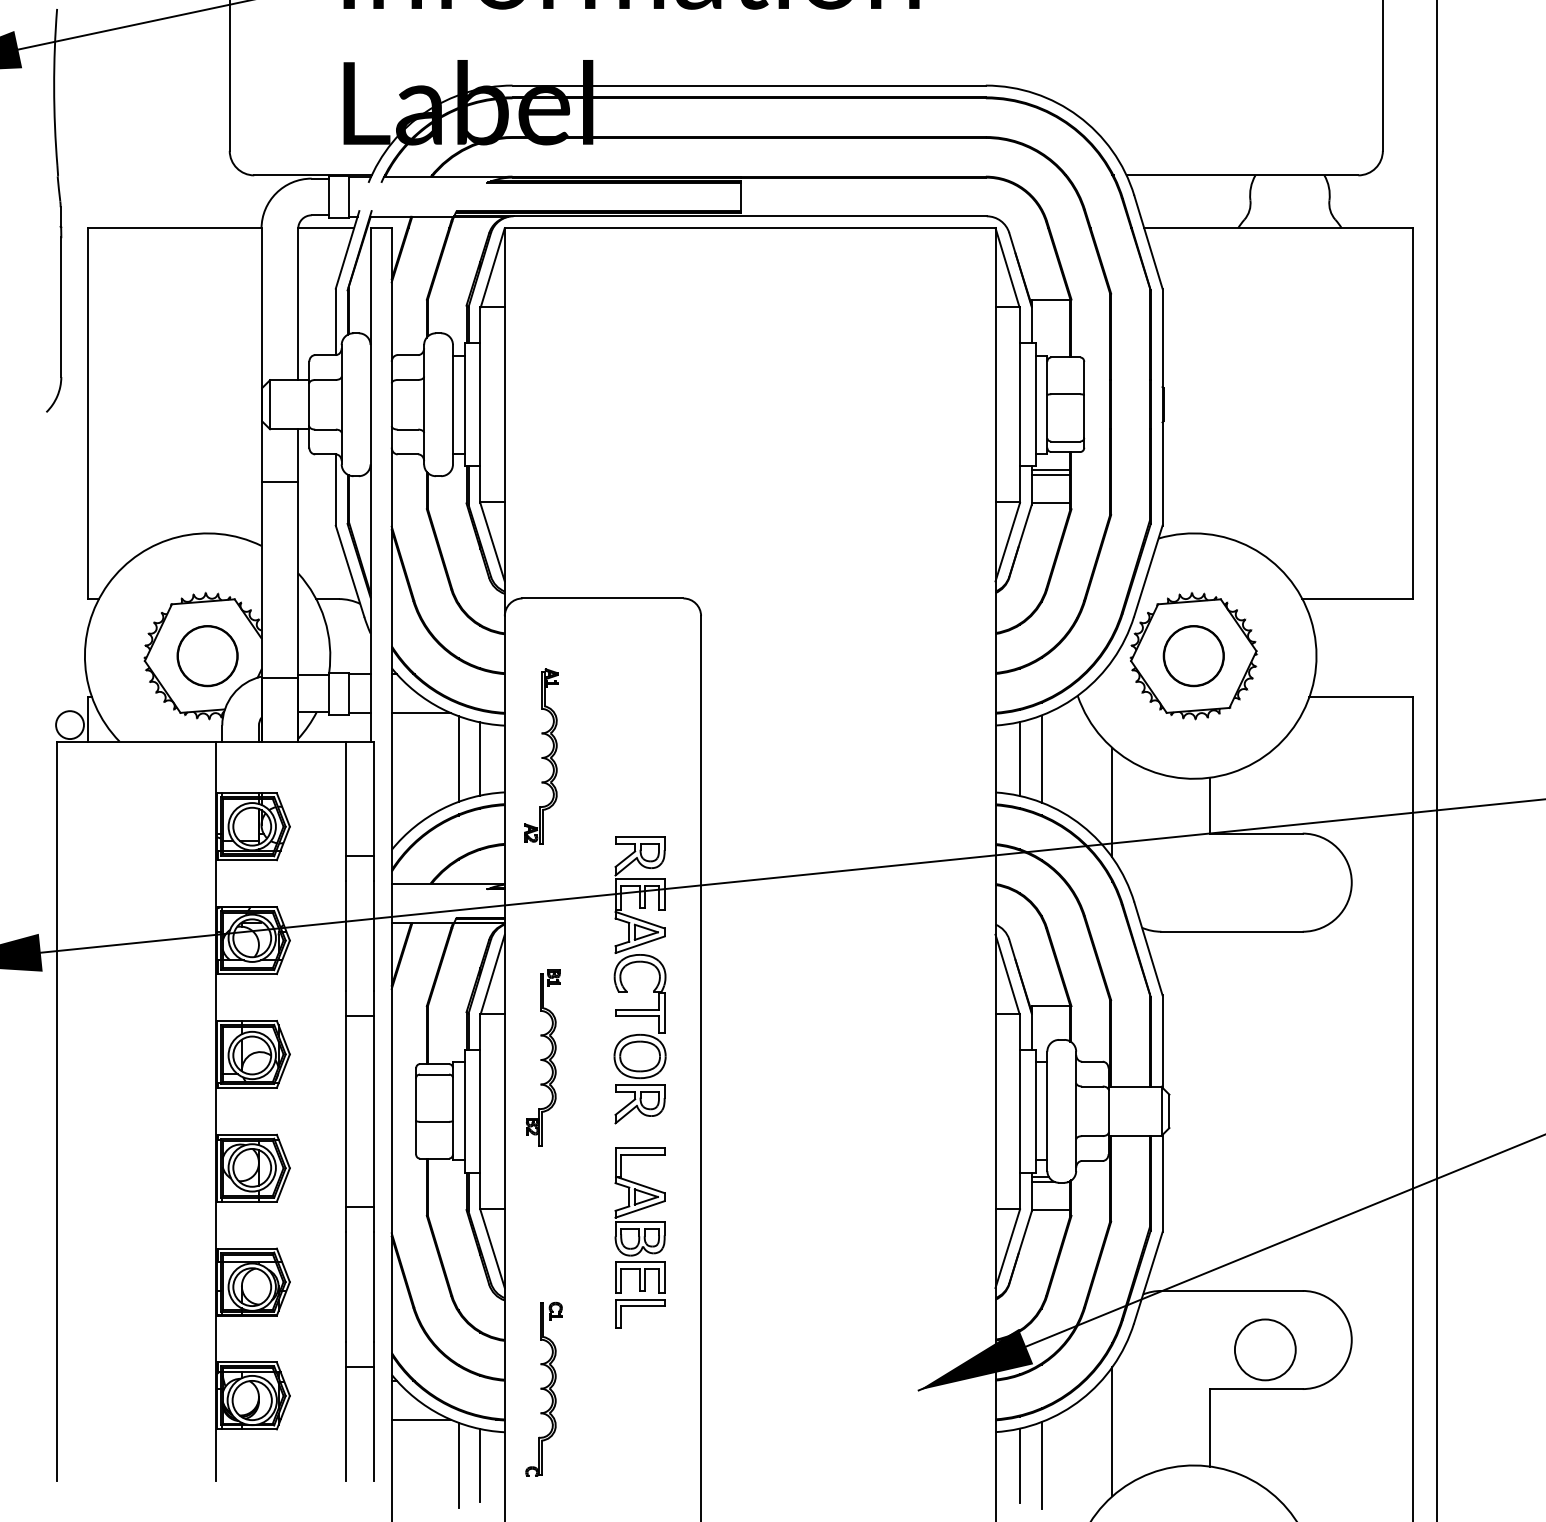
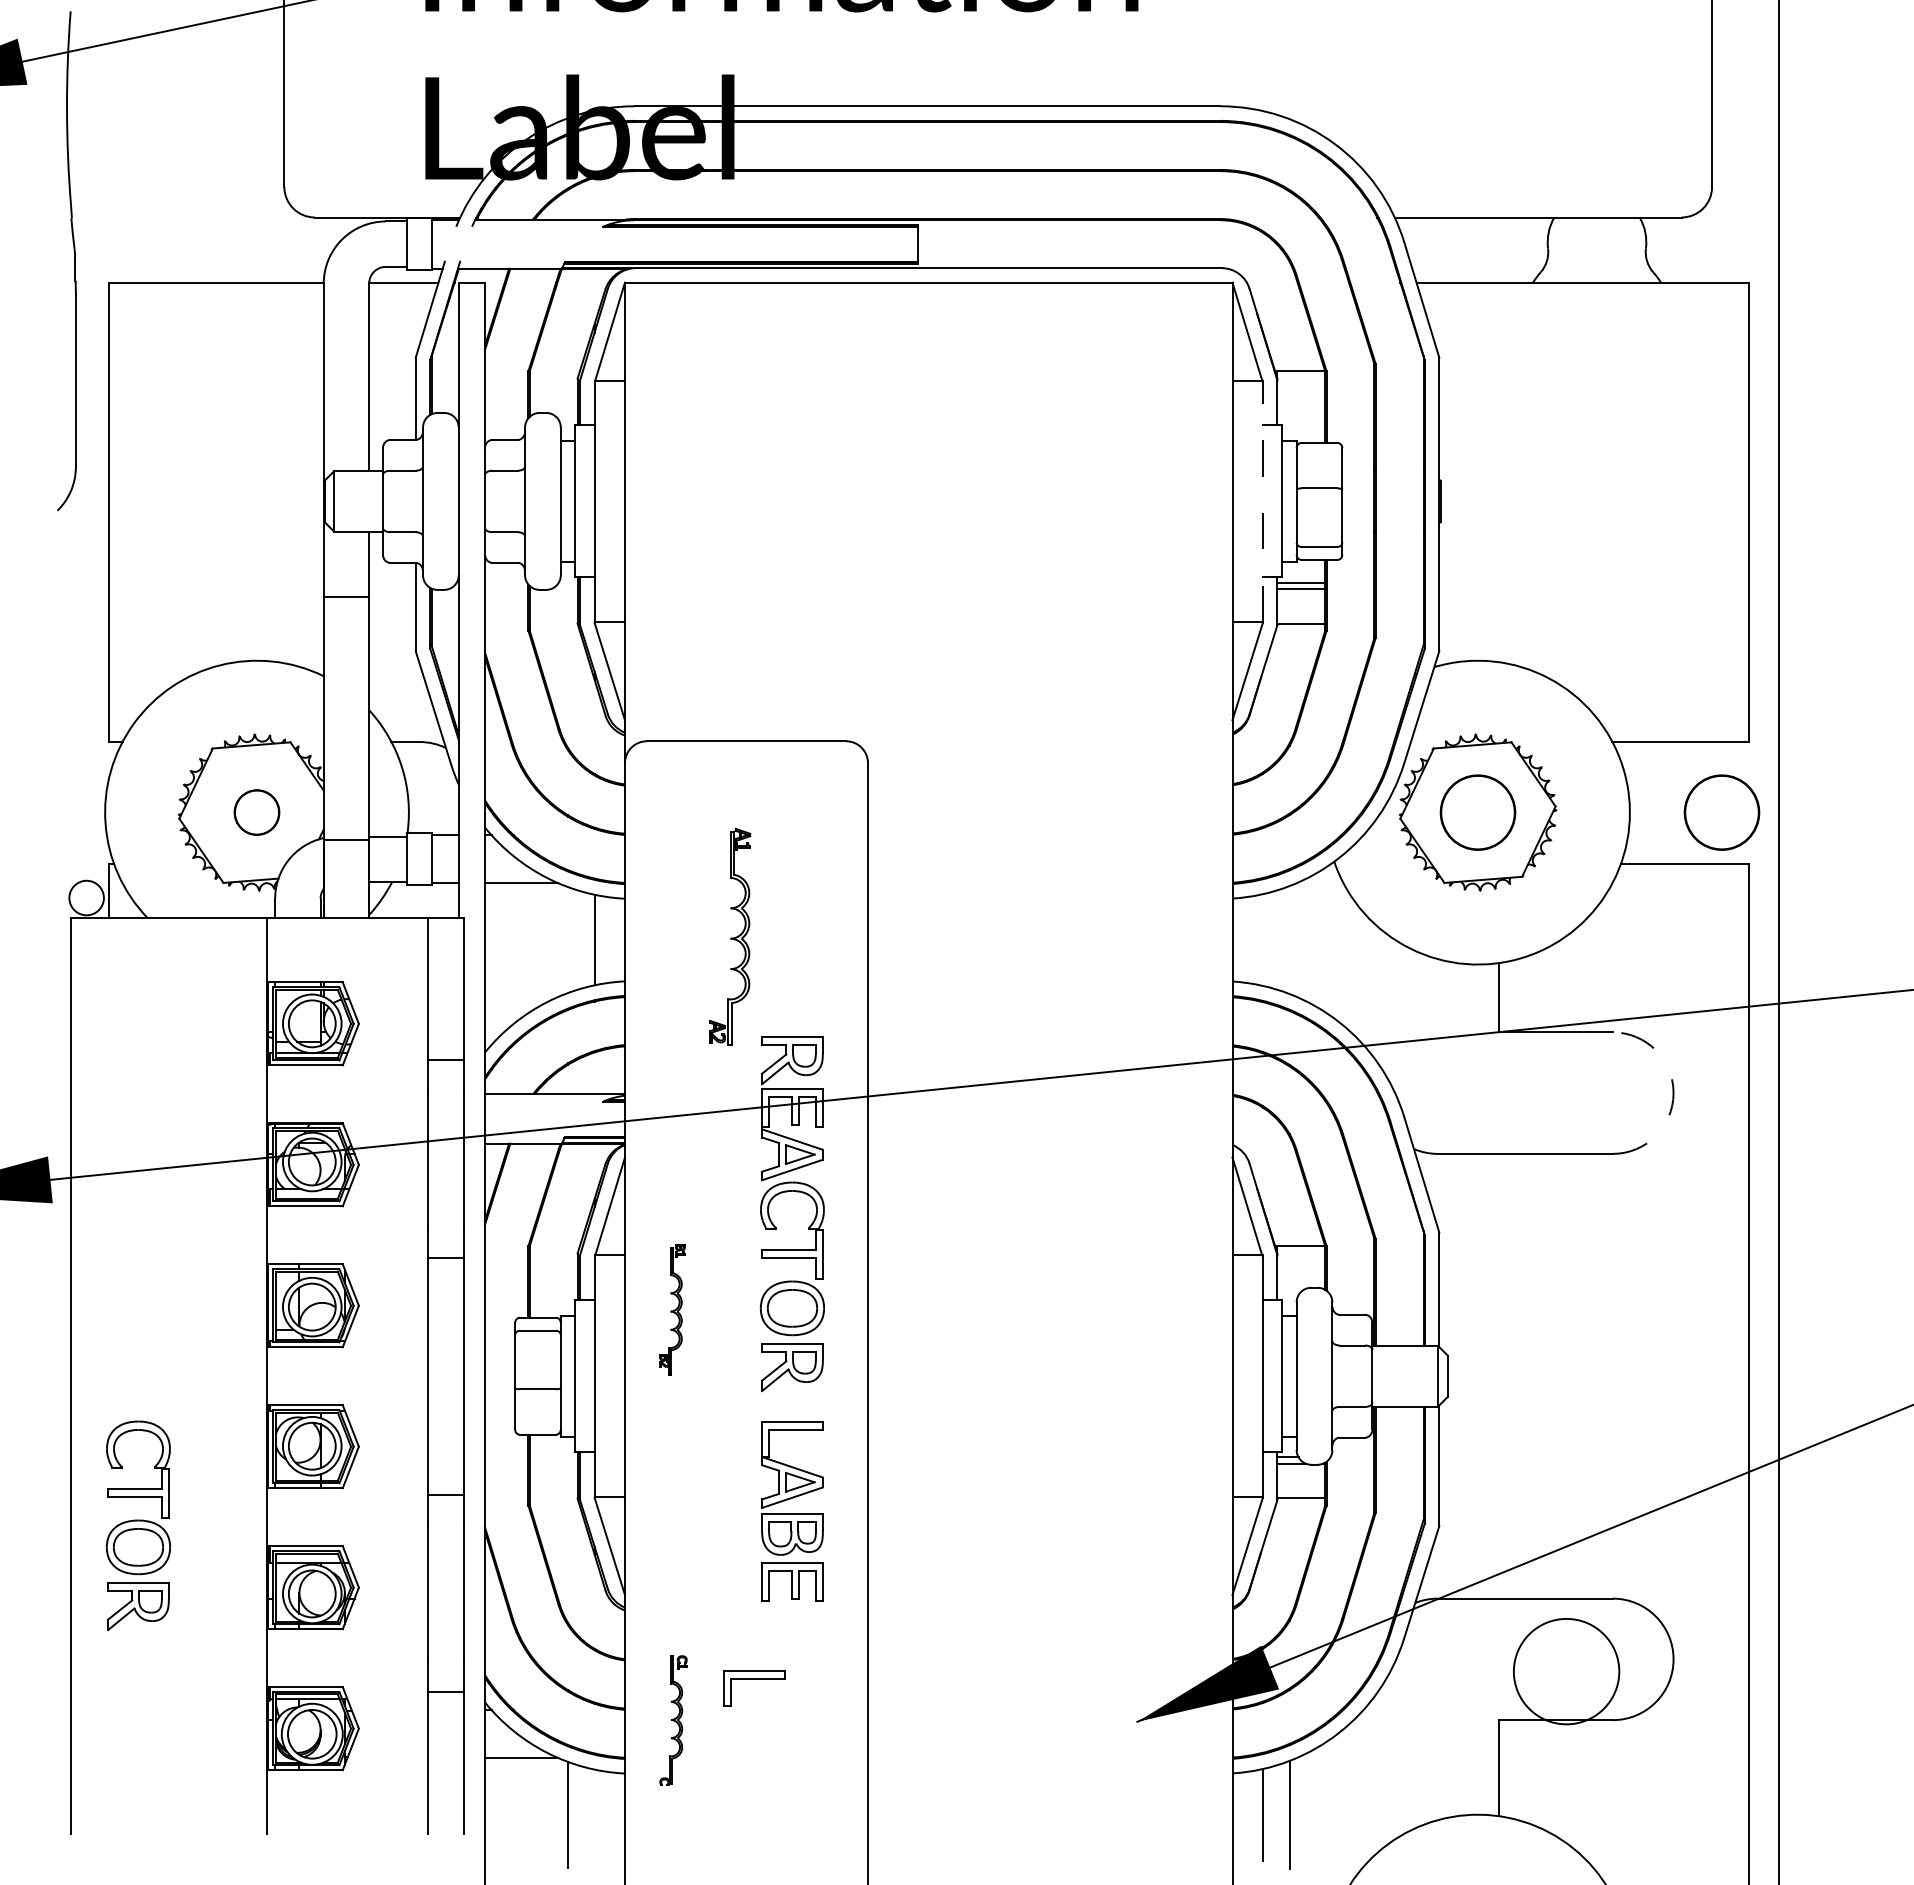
line: (1019, 404) -> (1262, 501), solid -> dashed
part: (207, 655) -> (256, 812), size x0.6
part: (1390, 655) -> (1721, 812), added
part: (541, 756) -> (730, 936), moved
line: (1019, 758) -> (1262, 939), removed
line: (458, 759) -> (567, 940), removed
line: (1041, 759) -> (1289, 940), removed
line: (1112, 802) -> (1377, 993), removed
arc: (1351, 882) -> (1673, 1093), solid -> dashed
part: (543, 1057) -> (672, 1309), size x0.6
part: (111, 1231) -> (138, 1525), added
part: (640, 1307) -> (754, 1679), moved
circle: (1265, 1349) -> (1566, 1671), size x1.4
part: (544, 1389) -> (673, 1720), size x0.6
line: (1112, 1432) -> (1377, 1773), removed
line: (480, 1465) -> (594, 1814), removed

